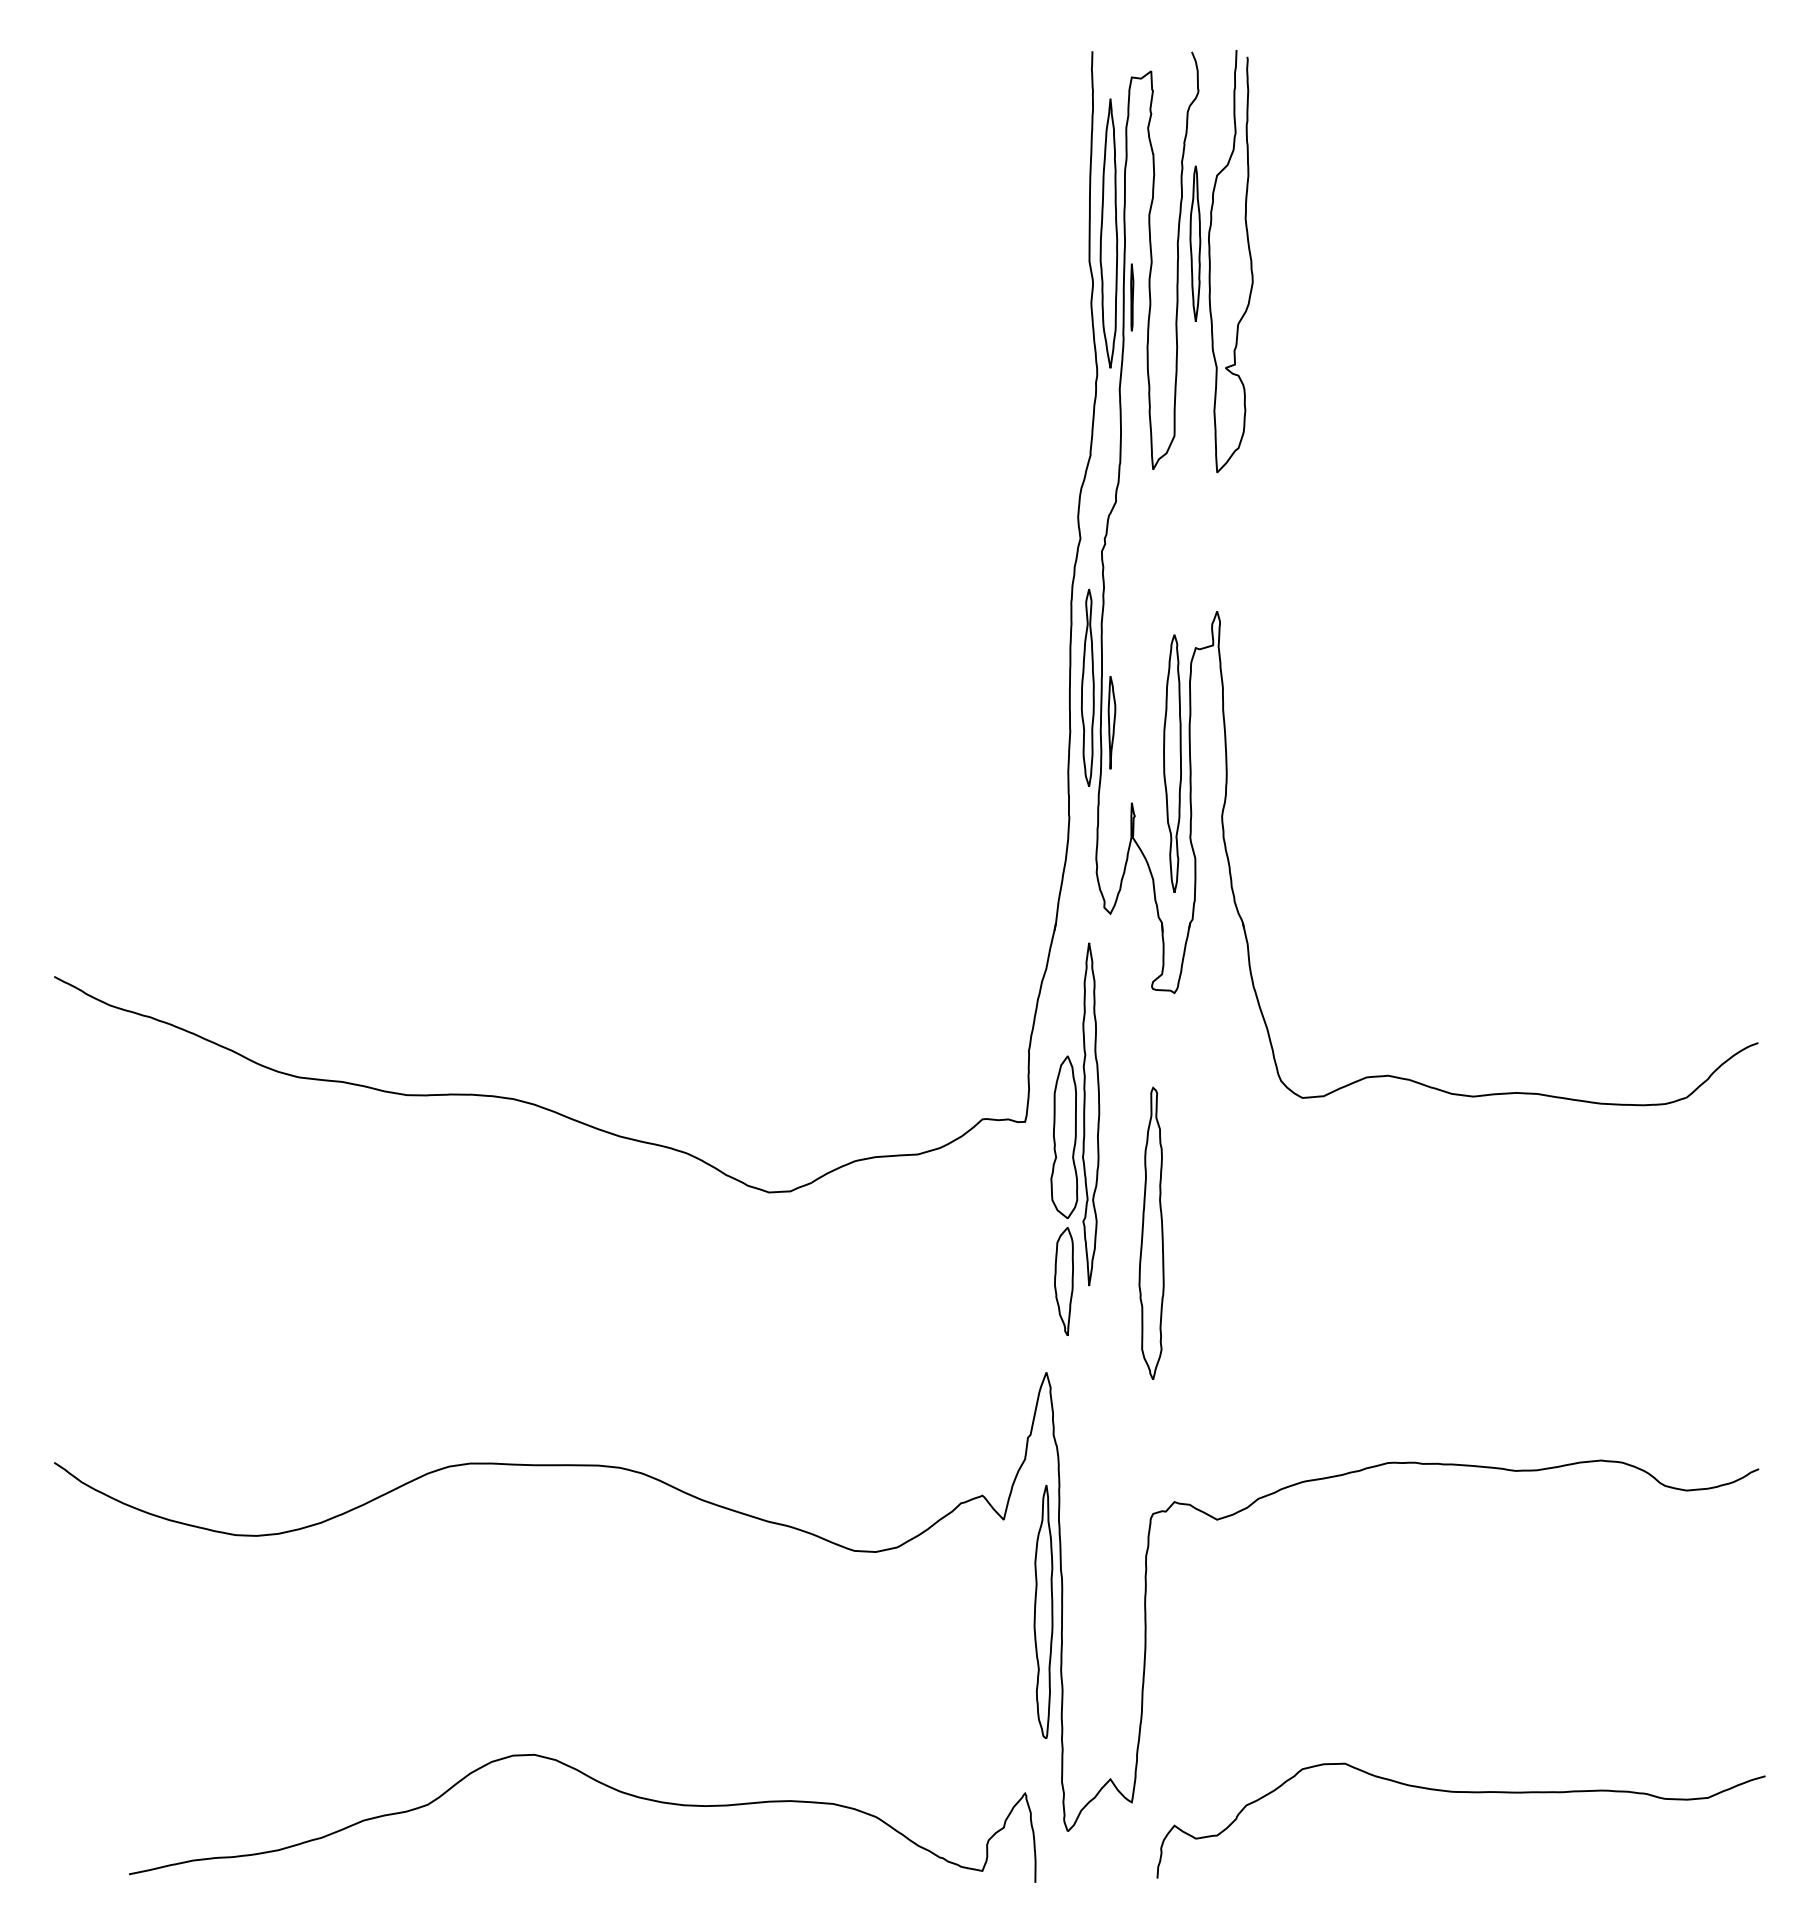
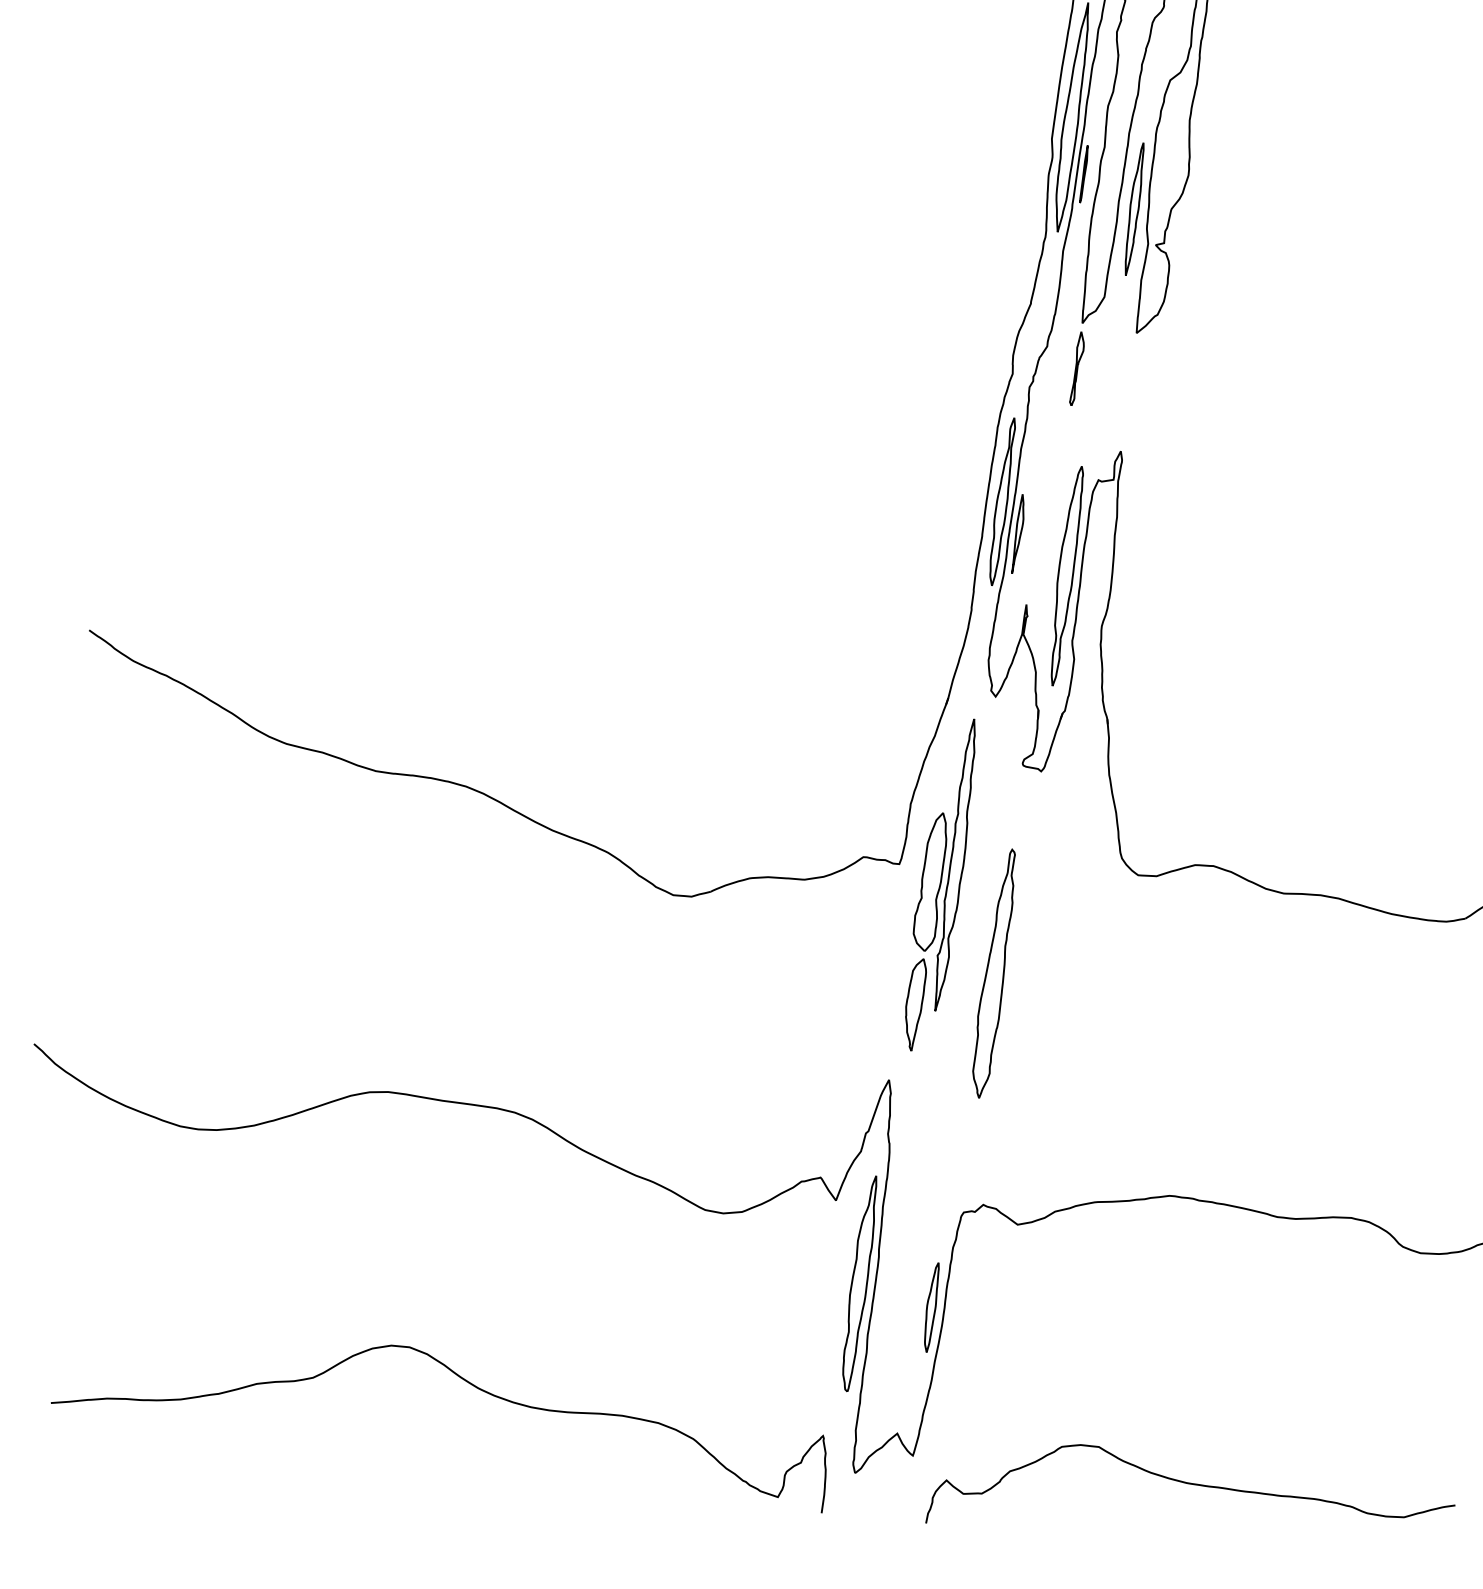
part: (1195, 243) -> (1134, 208), moved
part: (1154, 522) -> (1077, 368), added
part: (1130, 1628) -> (931, 1307), added

